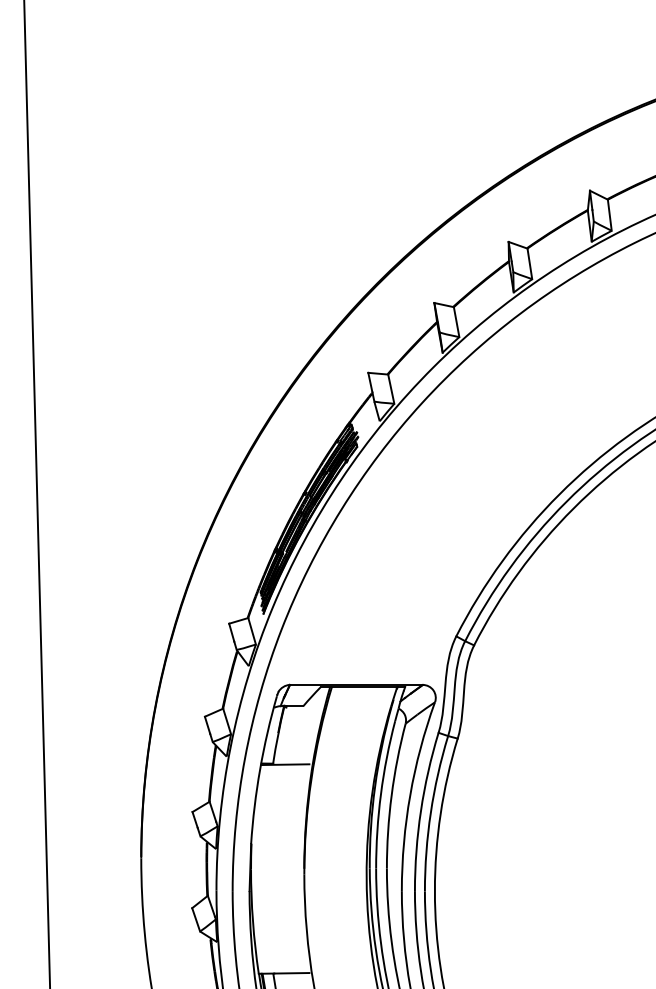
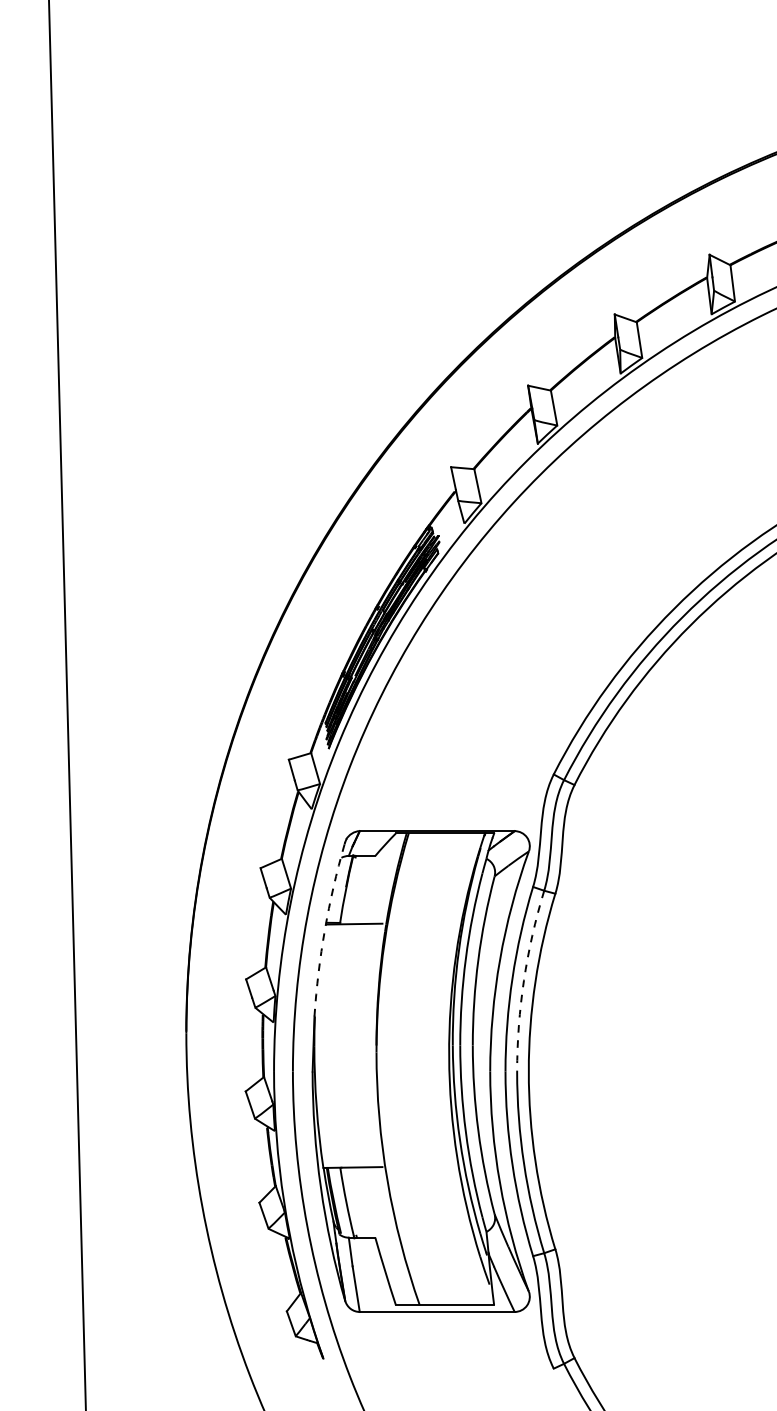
arc: (259, 769) -> (324, 929), solid -> dashed
arc: (430, 813) -> (523, 980), solid -> dashed

